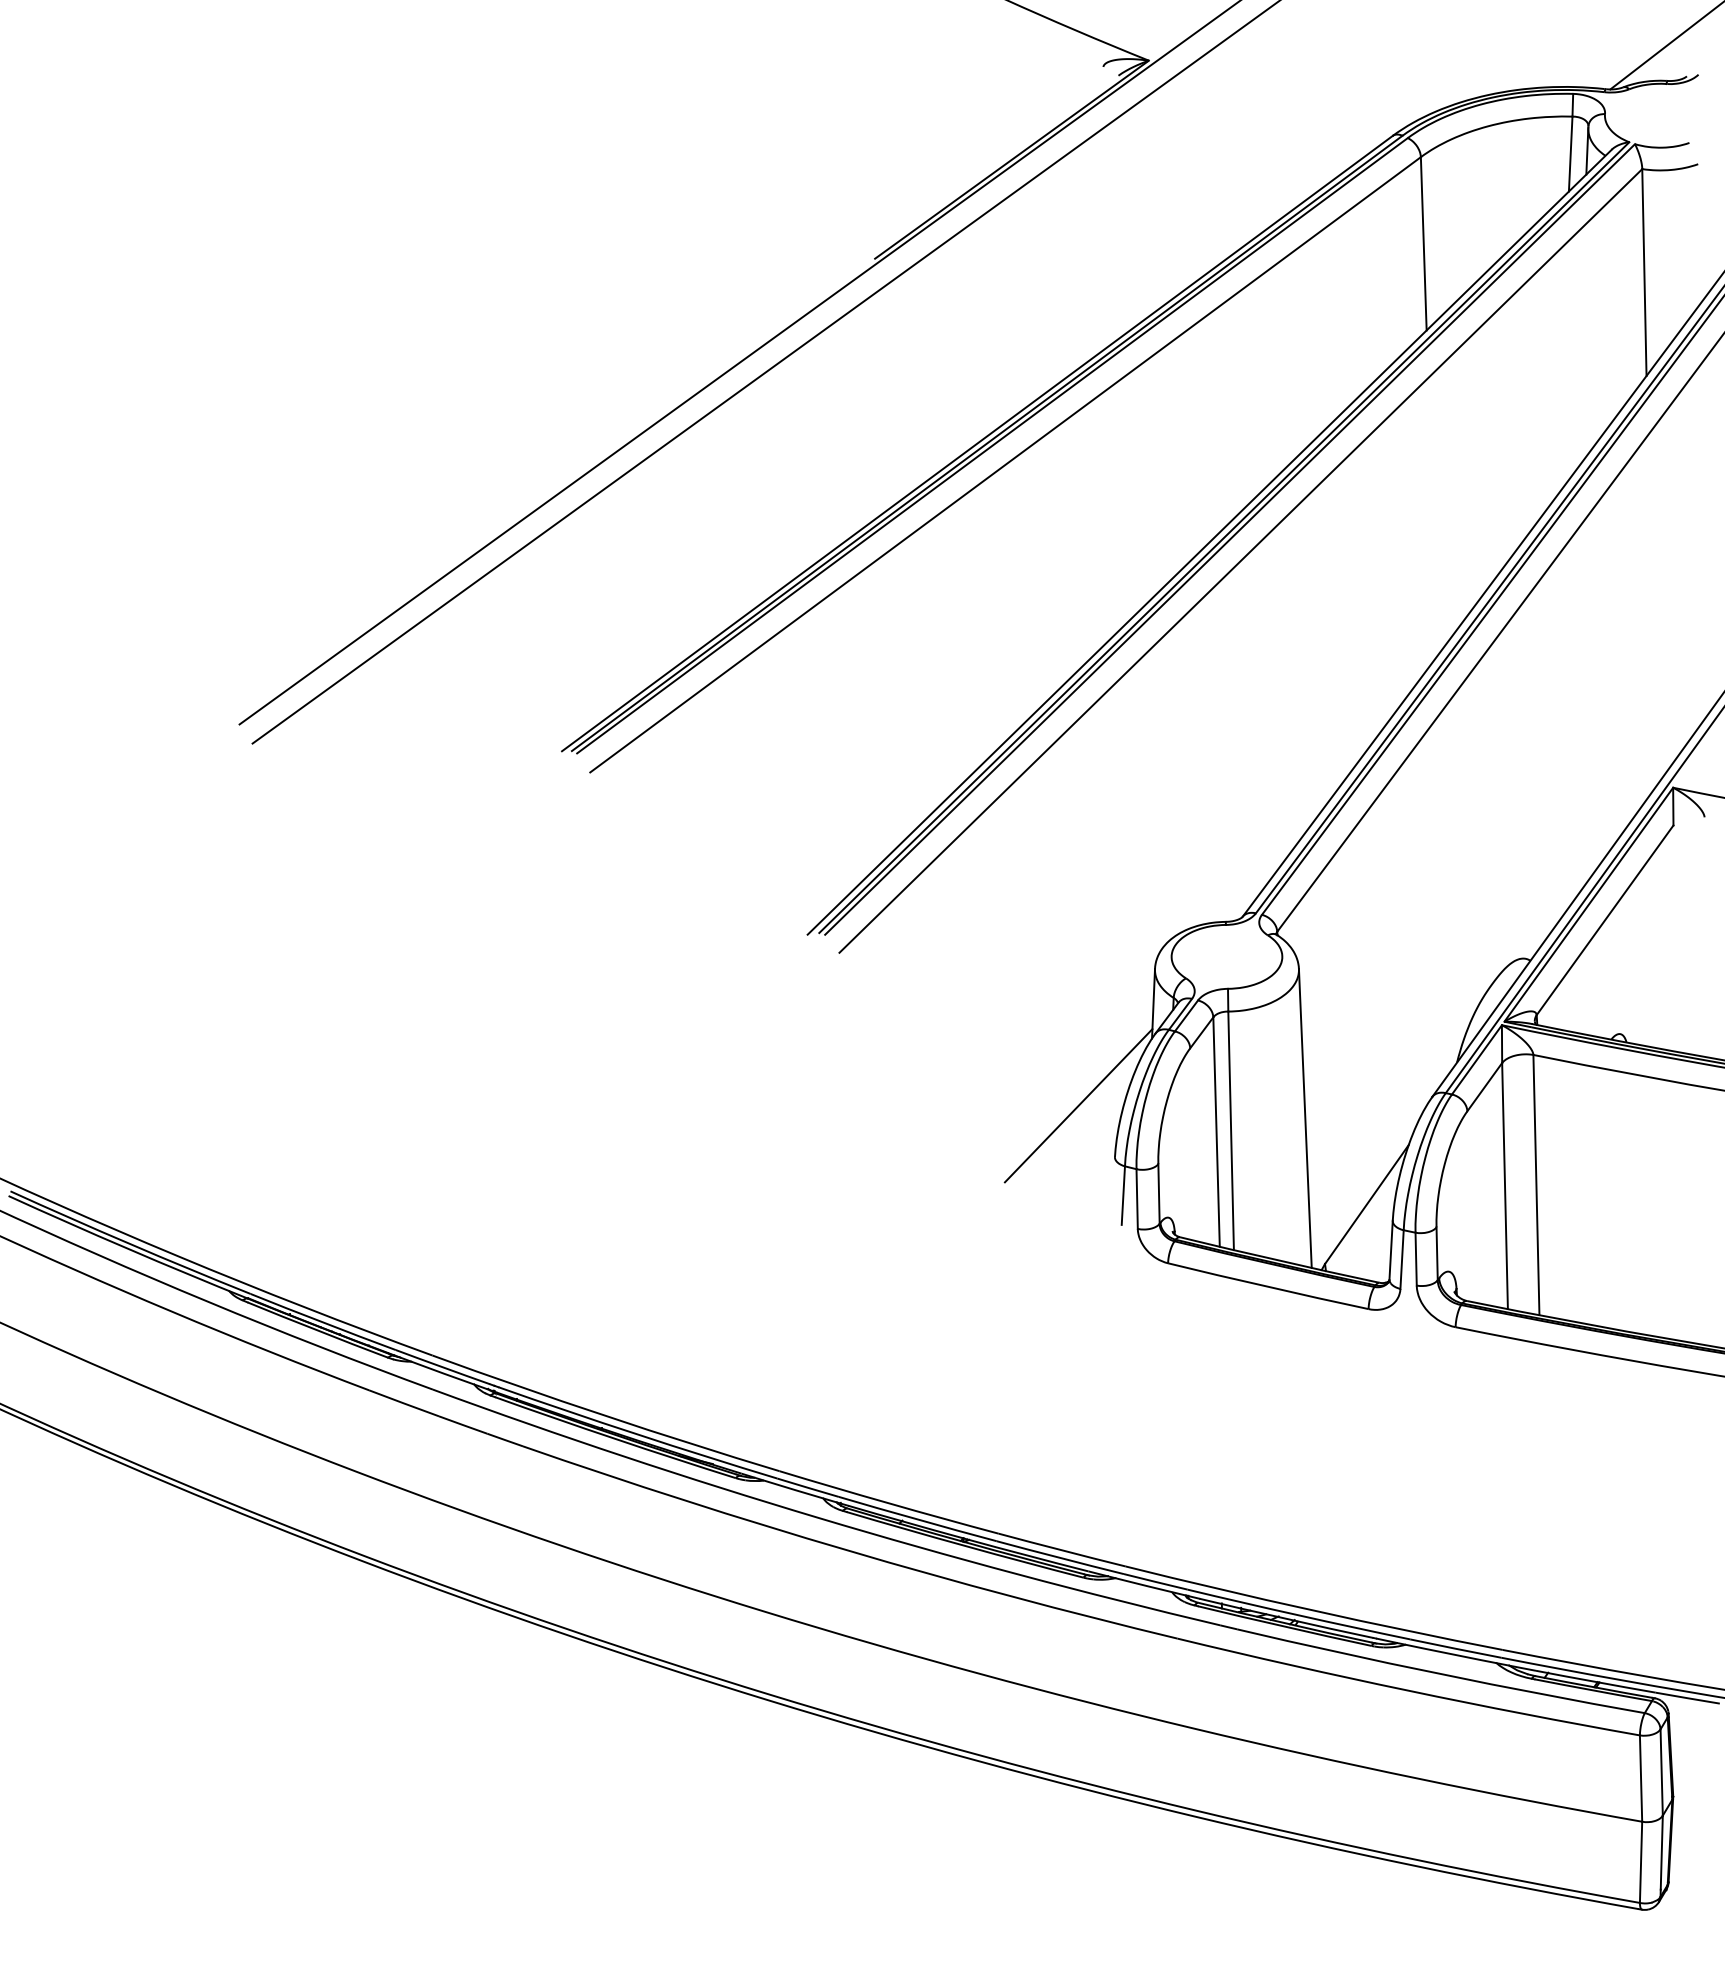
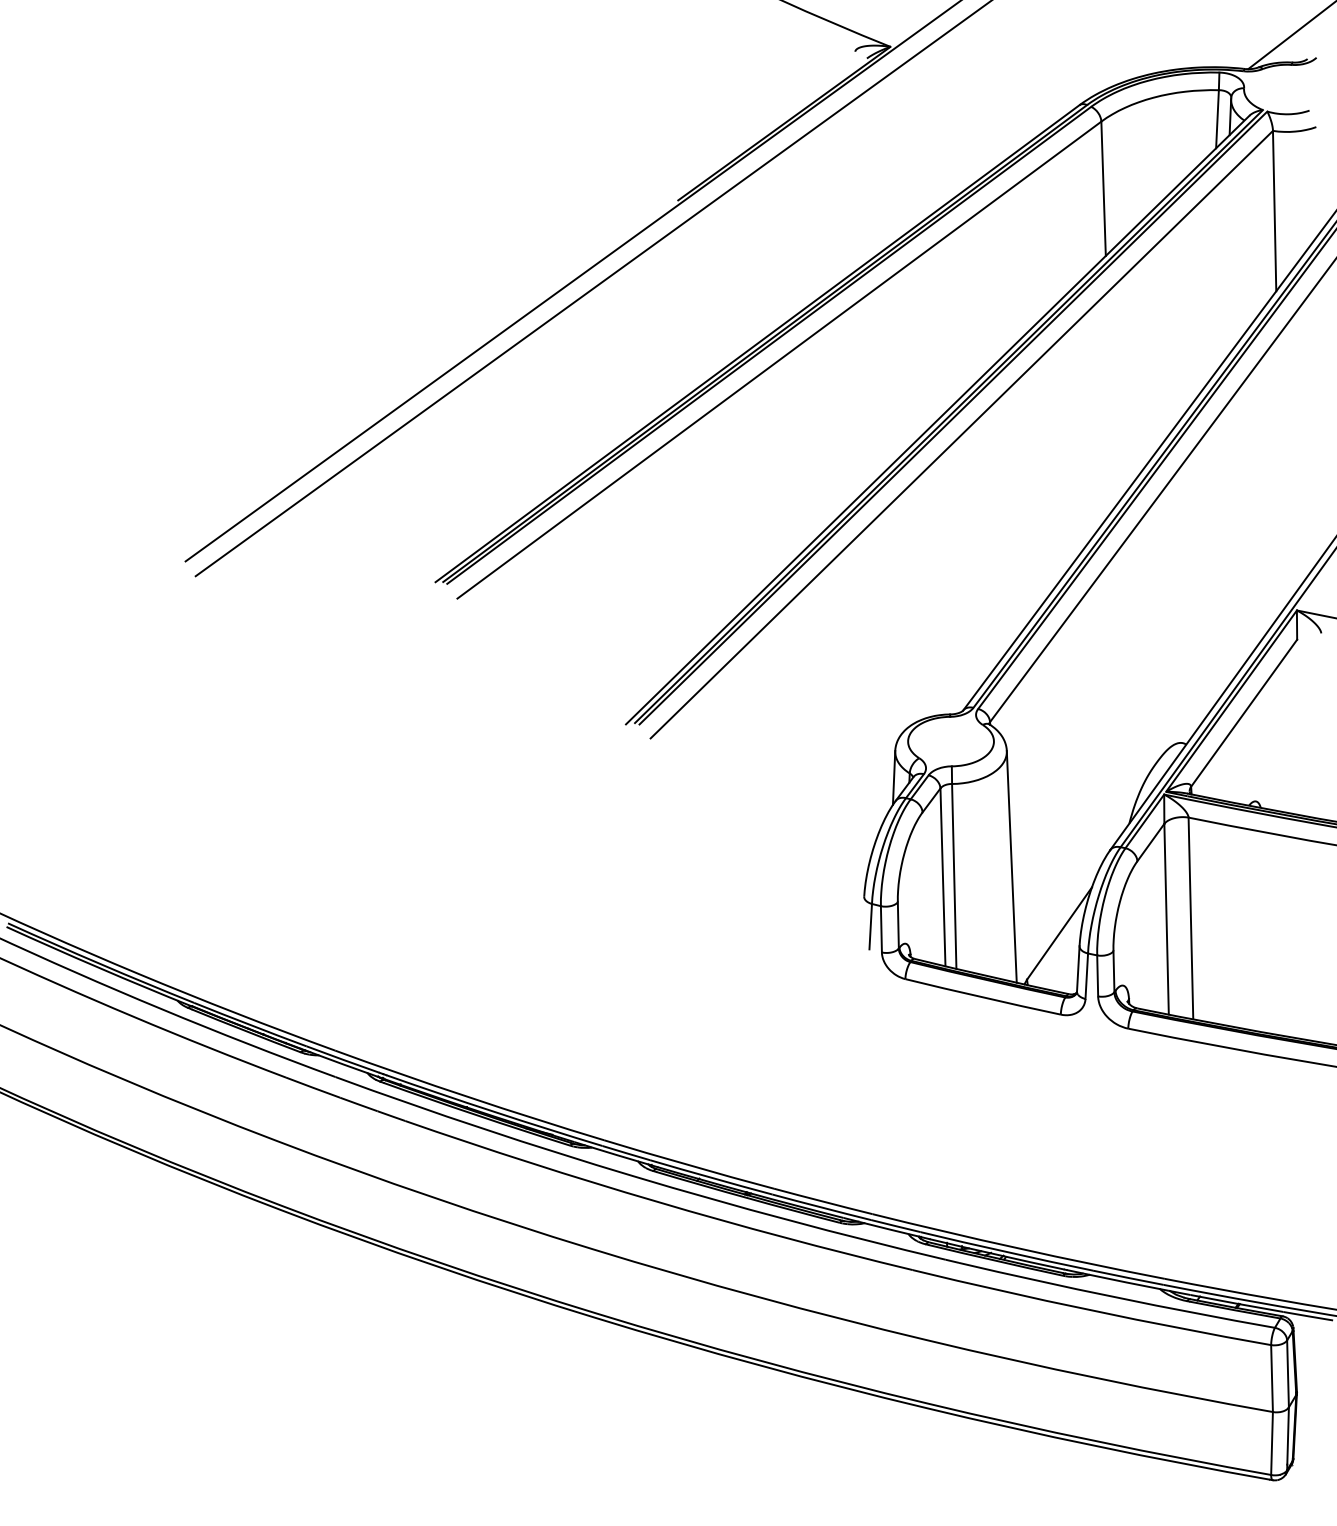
line: (1078, 1105) -> (835, 856), removed

